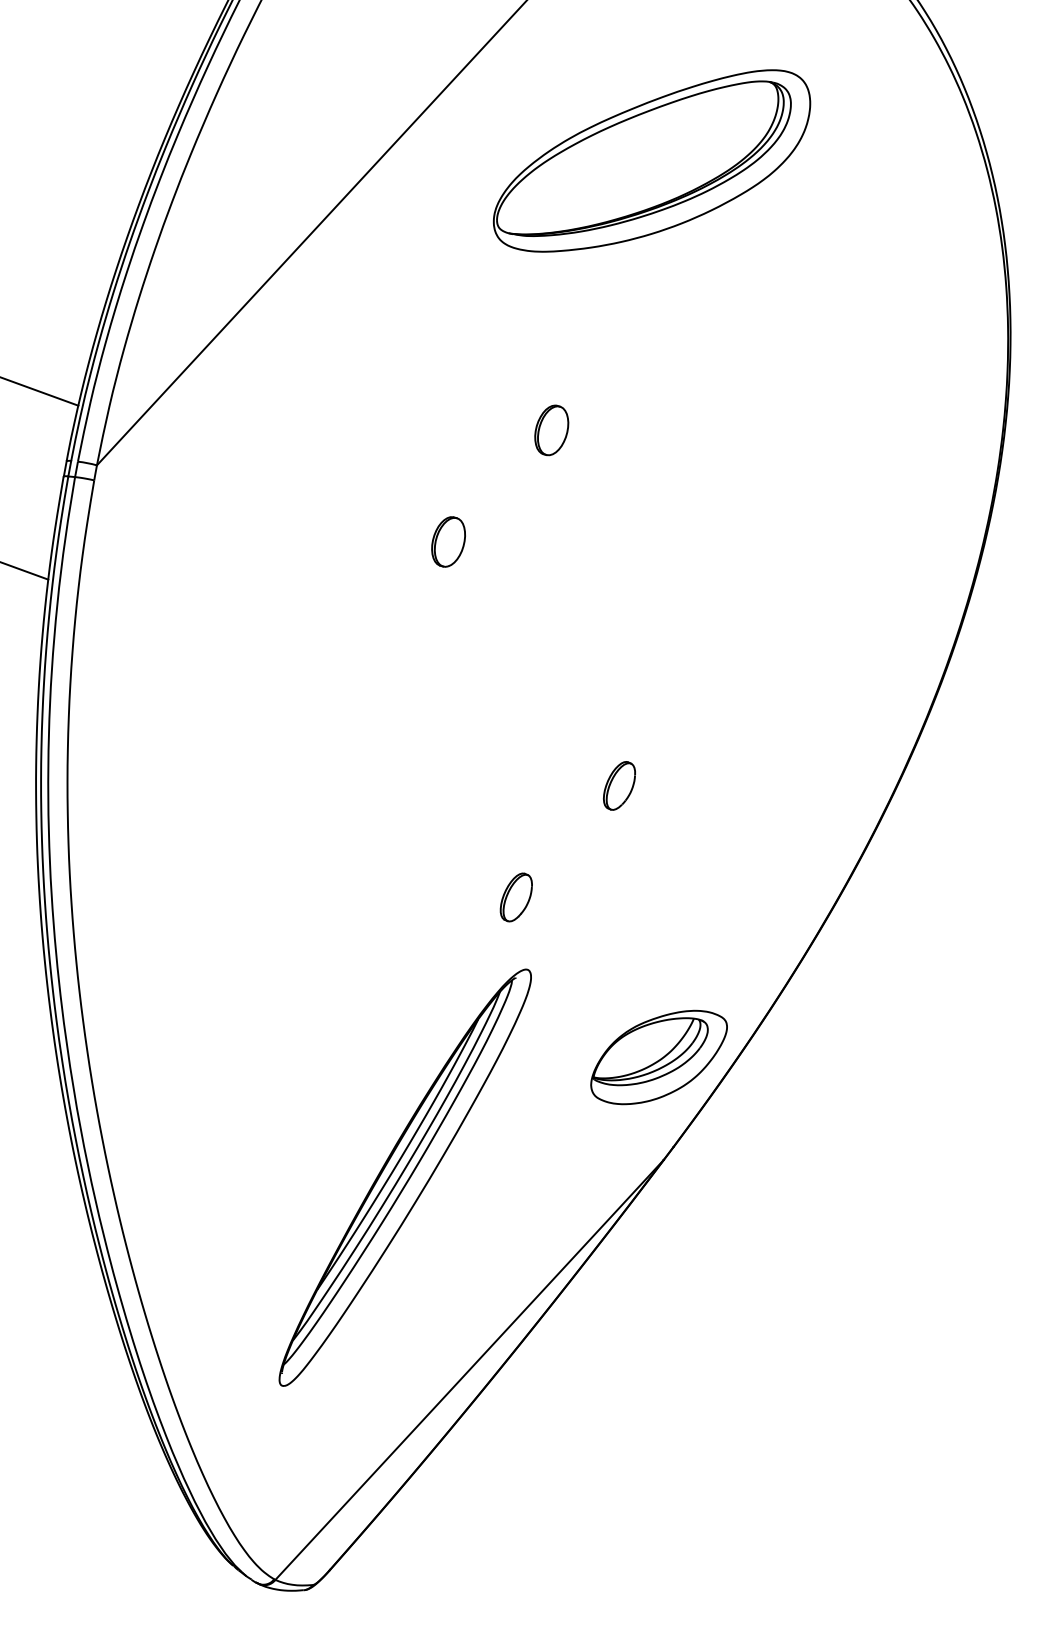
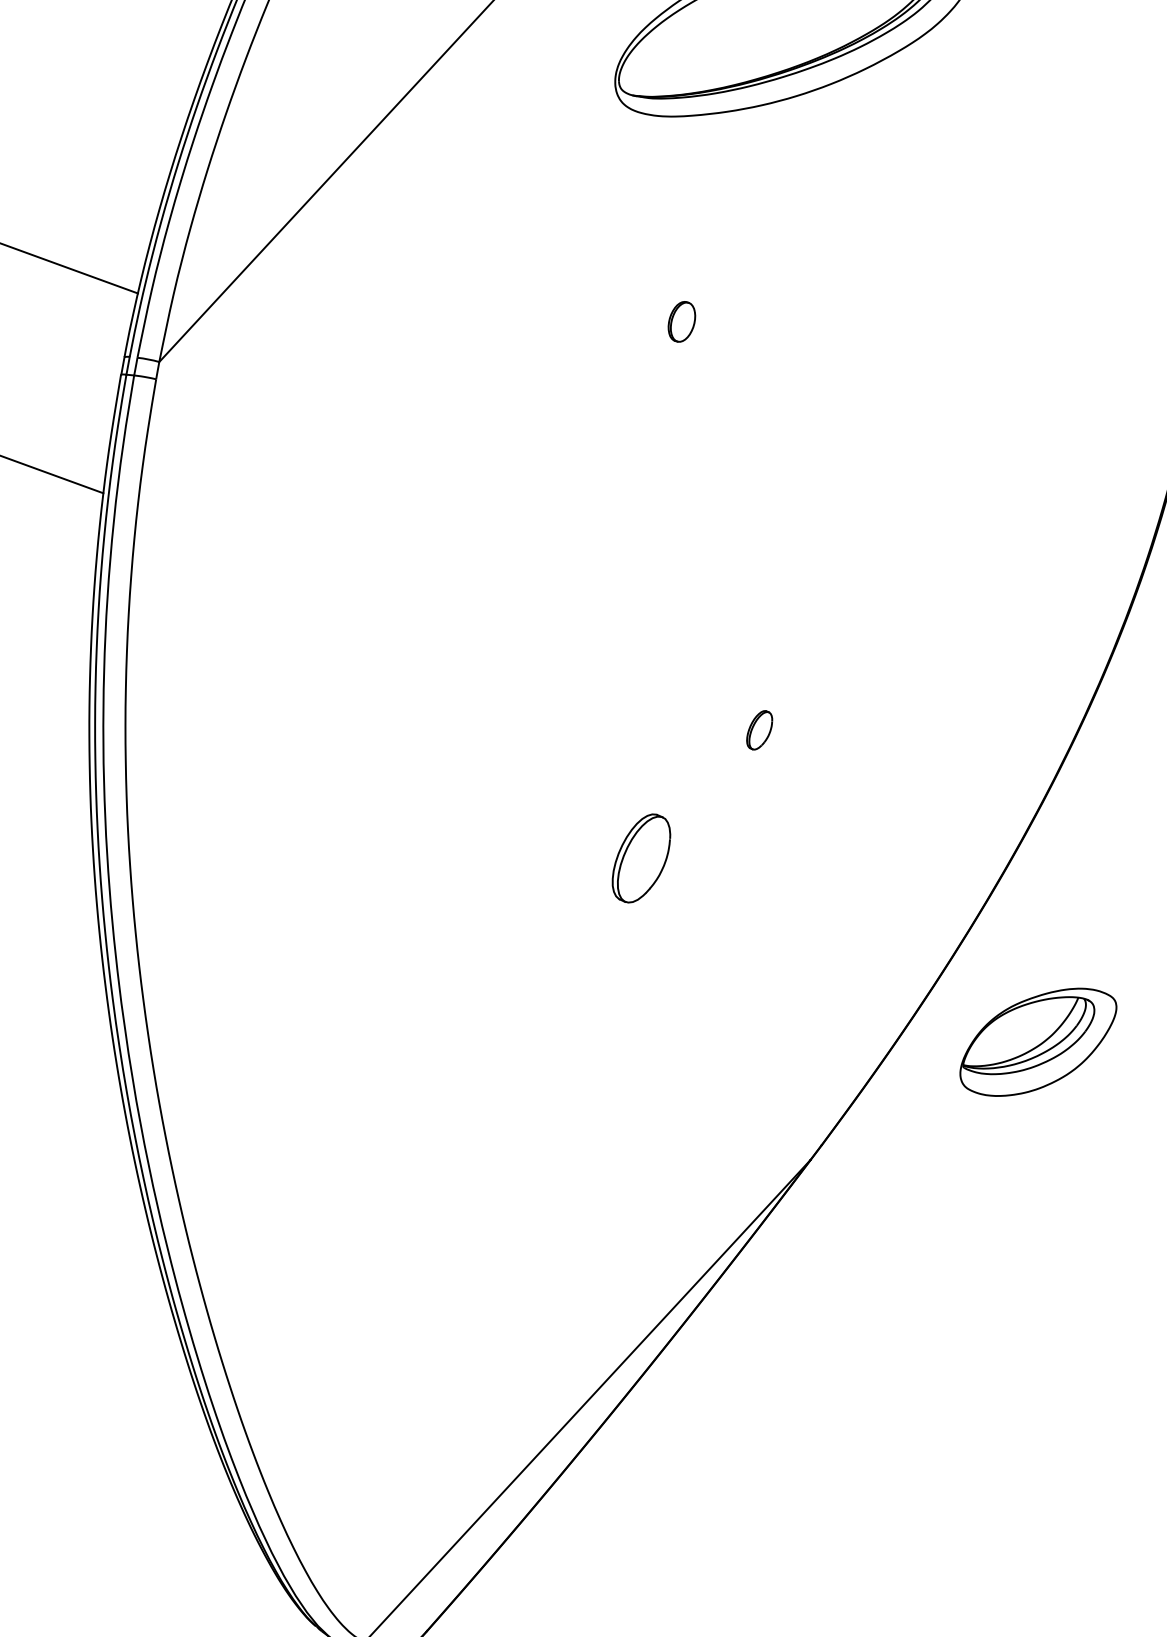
part: (551, 430) -> (681, 321), size x0.7
part: (448, 541) -> (563, 449), removed
part: (619, 785) -> (759, 729), size x0.7
part: (515, 897) -> (640, 858), size x1.6
part: (658, 1057) -> (1037, 1042), moved
part: (404, 1177) -> (512, 1180), removed

